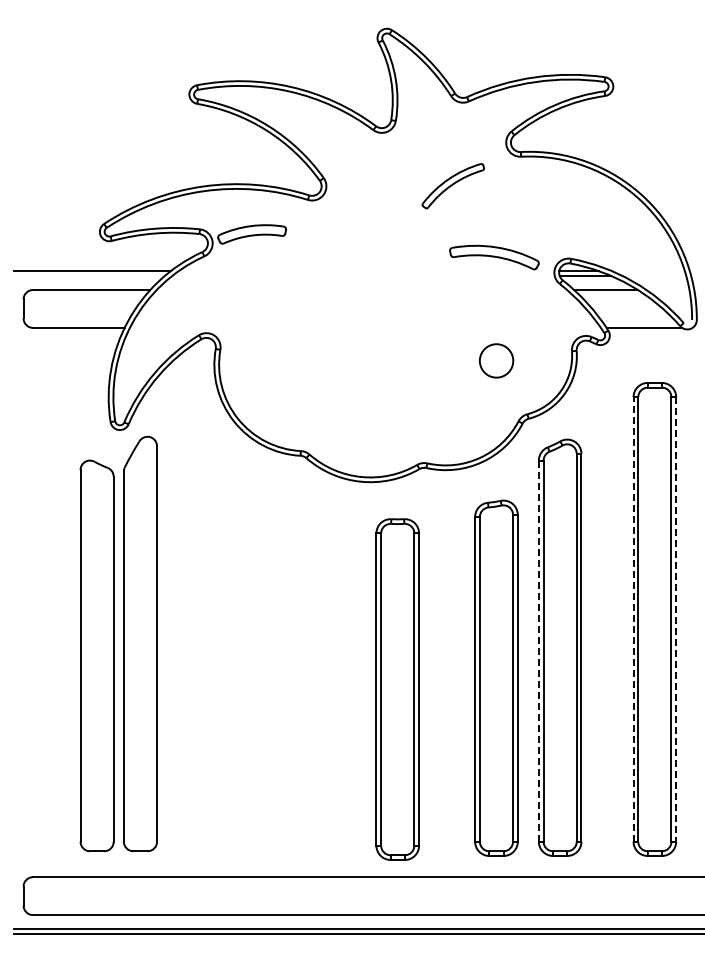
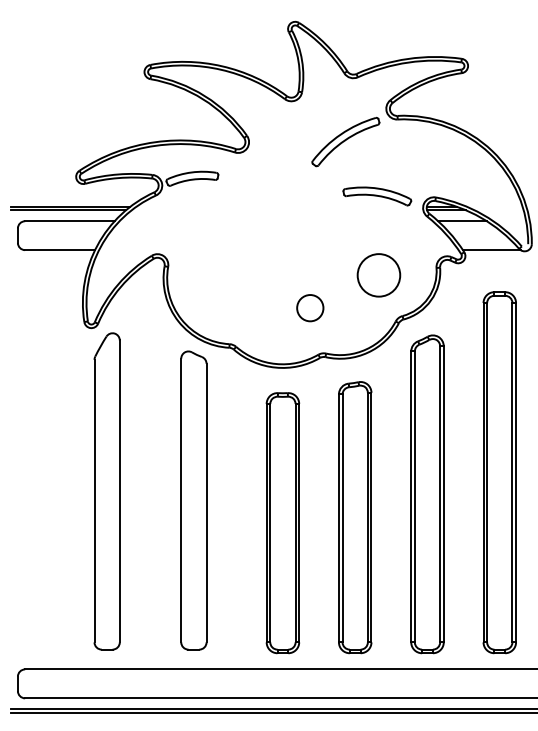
part: (453, 185) -> (346, 141), size x1.43
line: (89, 275) -> (68, 210), added
circle: (496, 360) -> (378, 275), size x1.67
circle: (406, 403) -> (310, 307), added
line: (633, 618) -> (483, 471), dashed -> solid
line: (676, 619) -> (516, 472), dashed -> solid
line: (538, 651) -> (410, 497), dashed -> solid
part: (96, 655) -> (193, 500), moved
part: (496, 677) -> (355, 517), moved
part: (397, 689) -> (282, 523), moved

